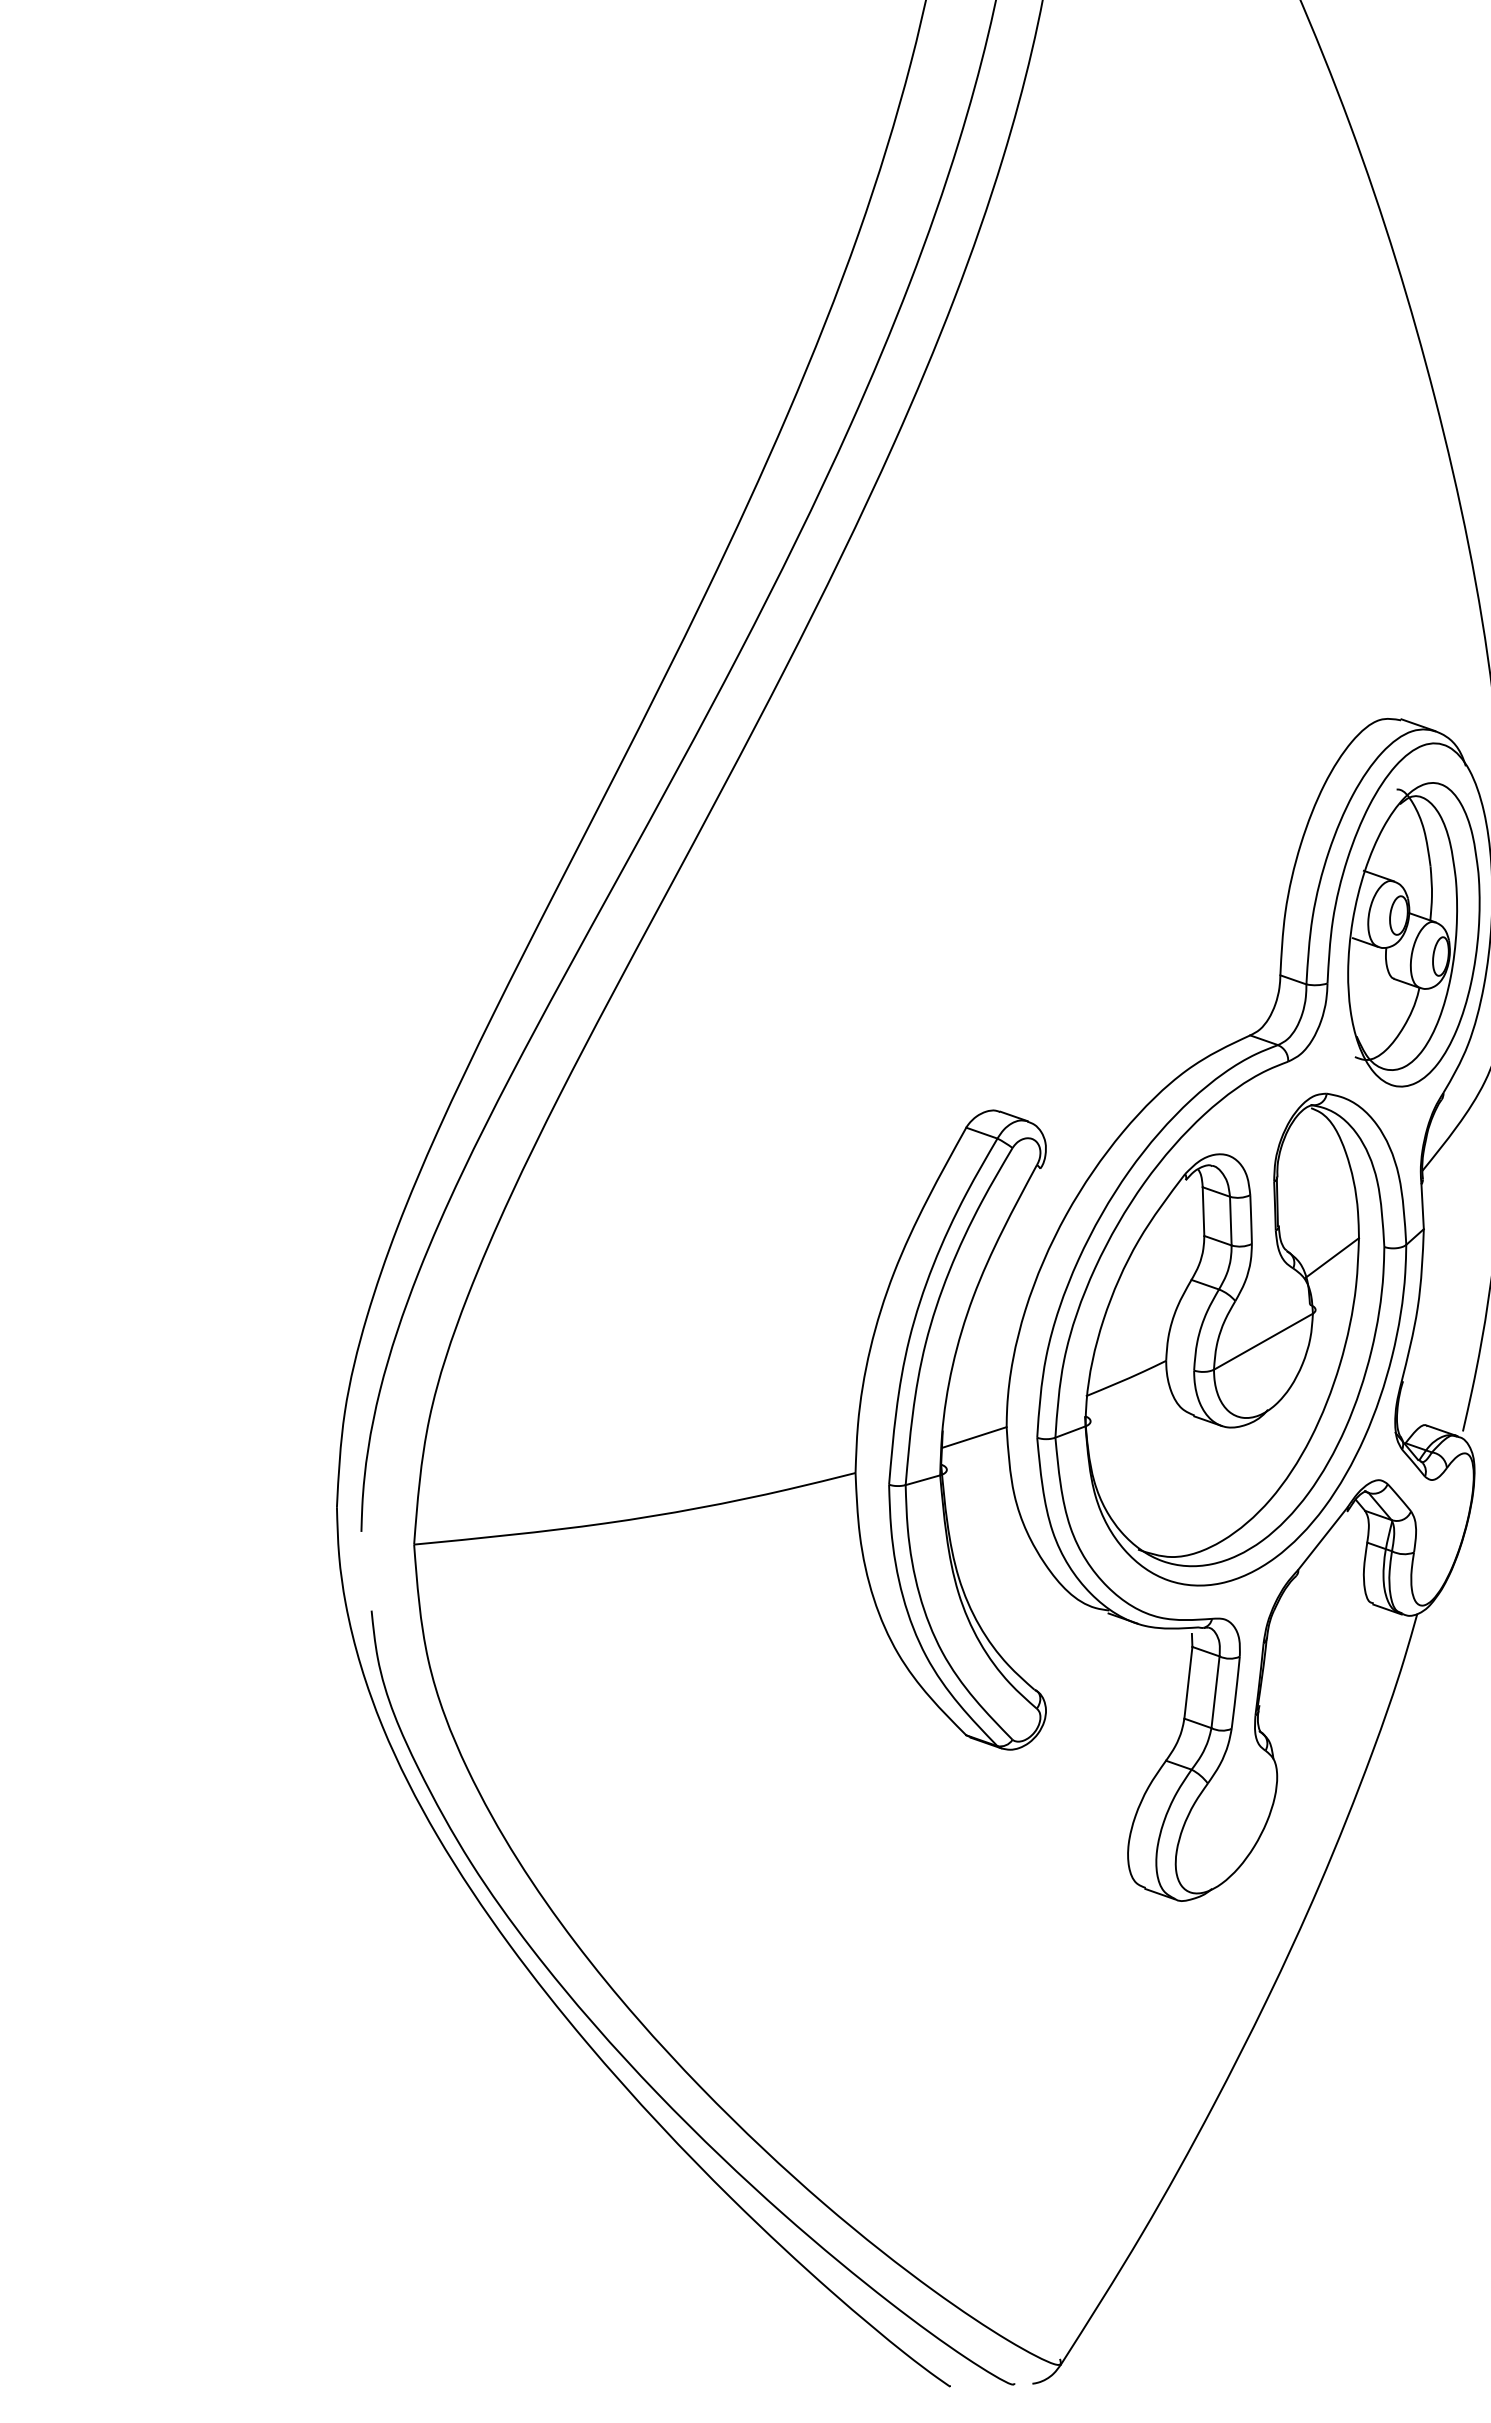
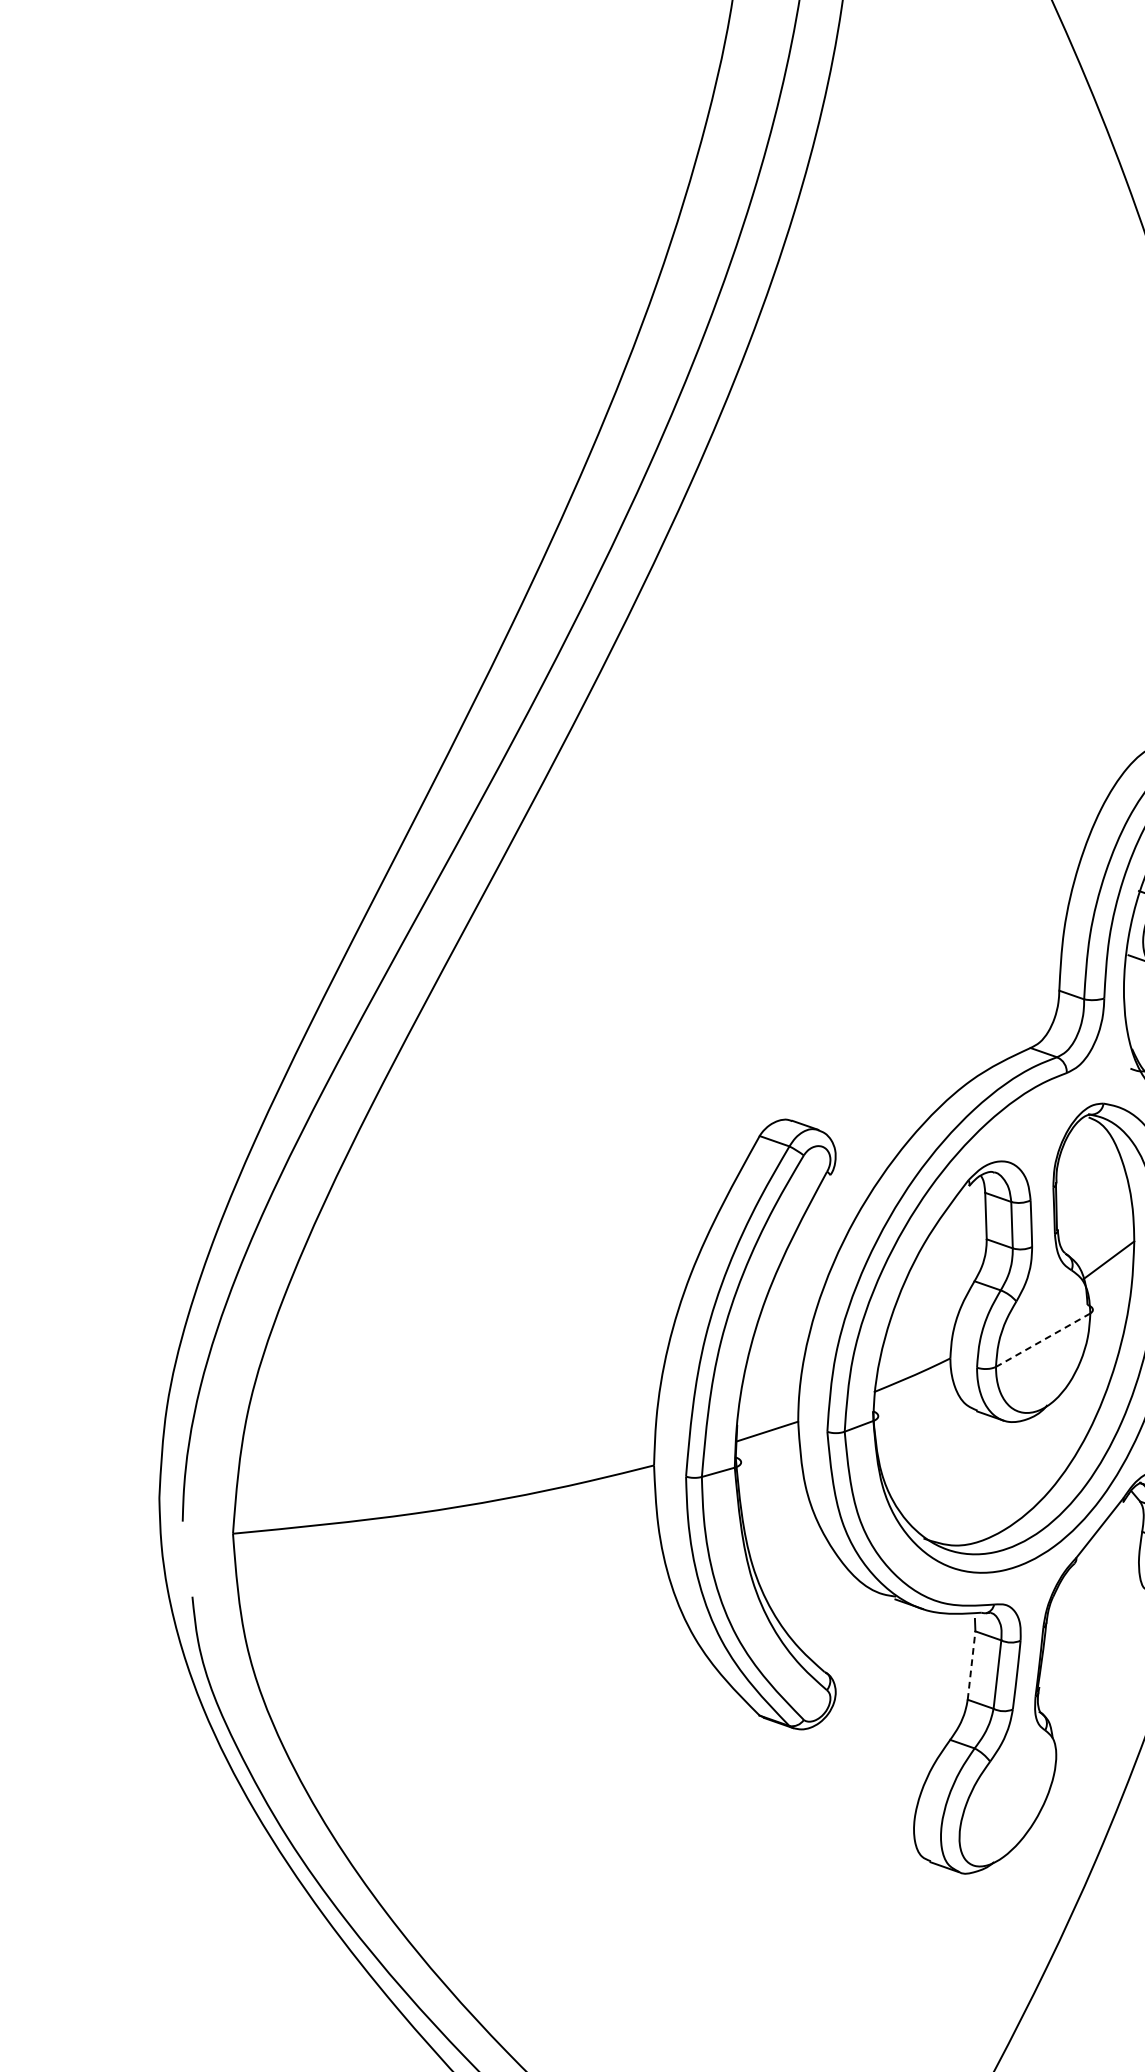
line: (1263, 1341) -> (1043, 1339), solid -> dashed
line: (1188, 1682) -> (971, 1665), solid -> dashed

